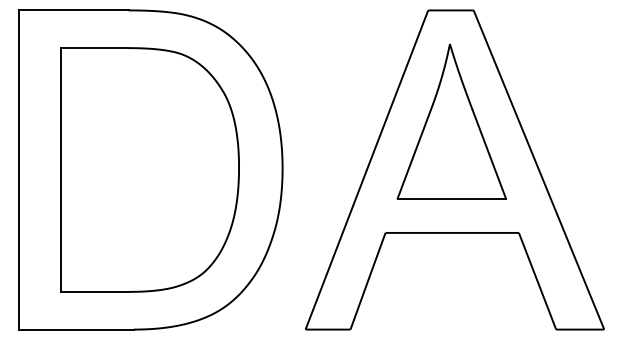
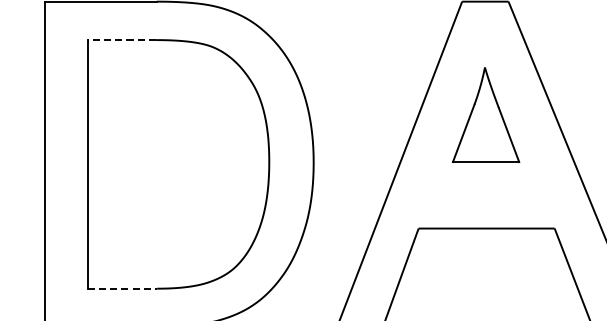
line: (94, 48) -> (121, 40), solid -> dashed
part: (451, 121) -> (485, 114), size x0.6
line: (95, 291) -> (122, 288), solid -> dashed

